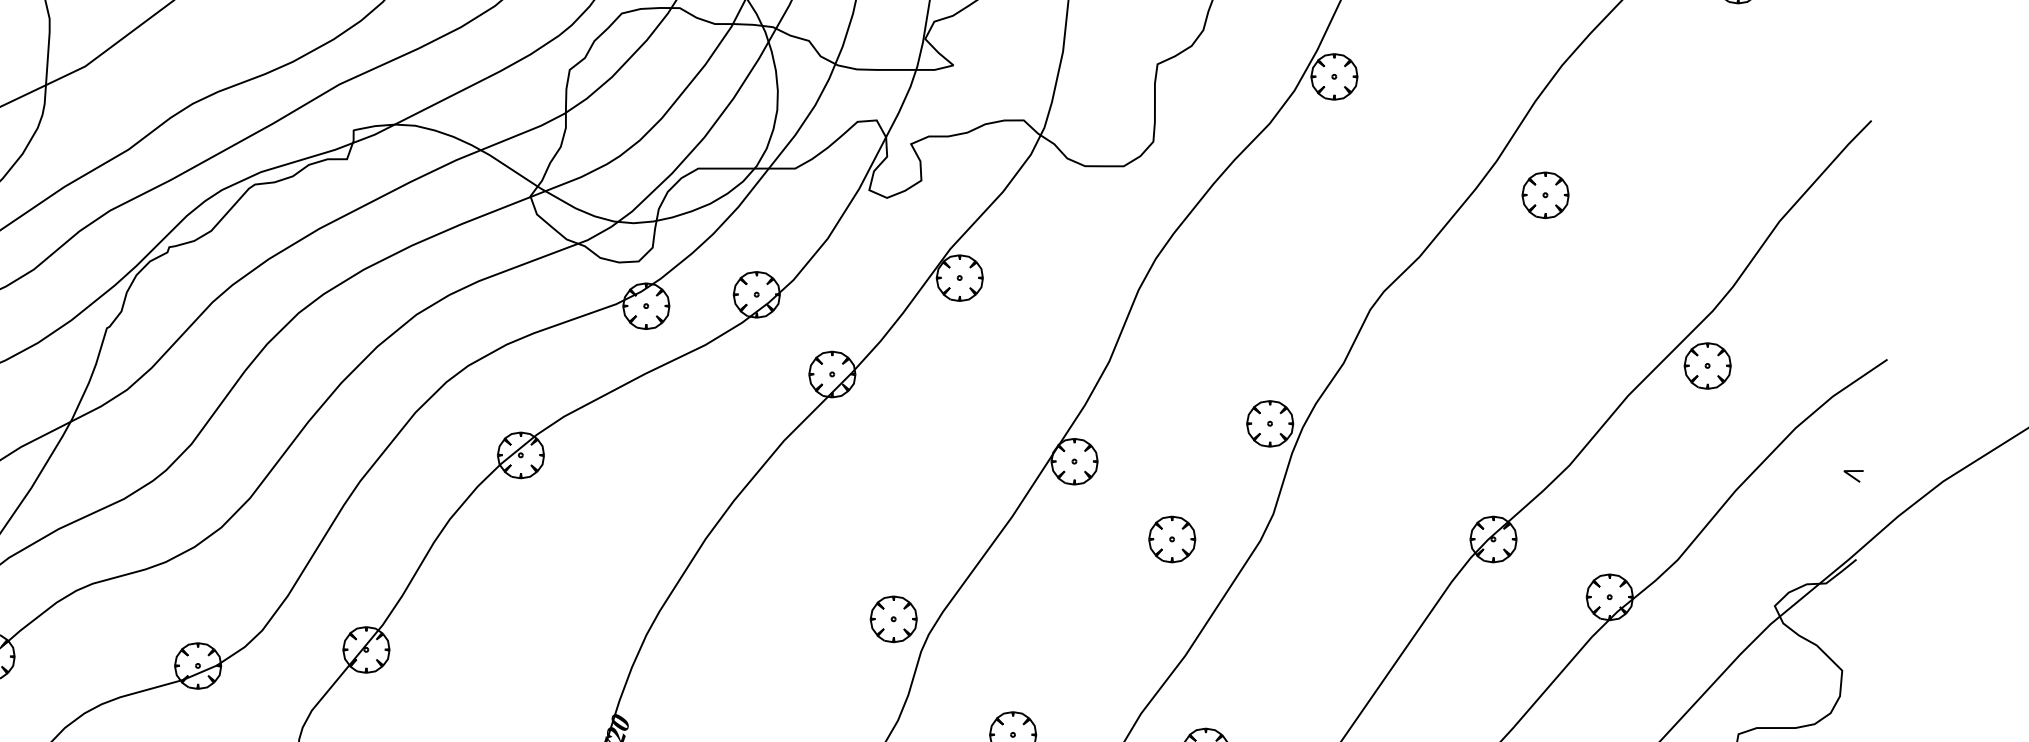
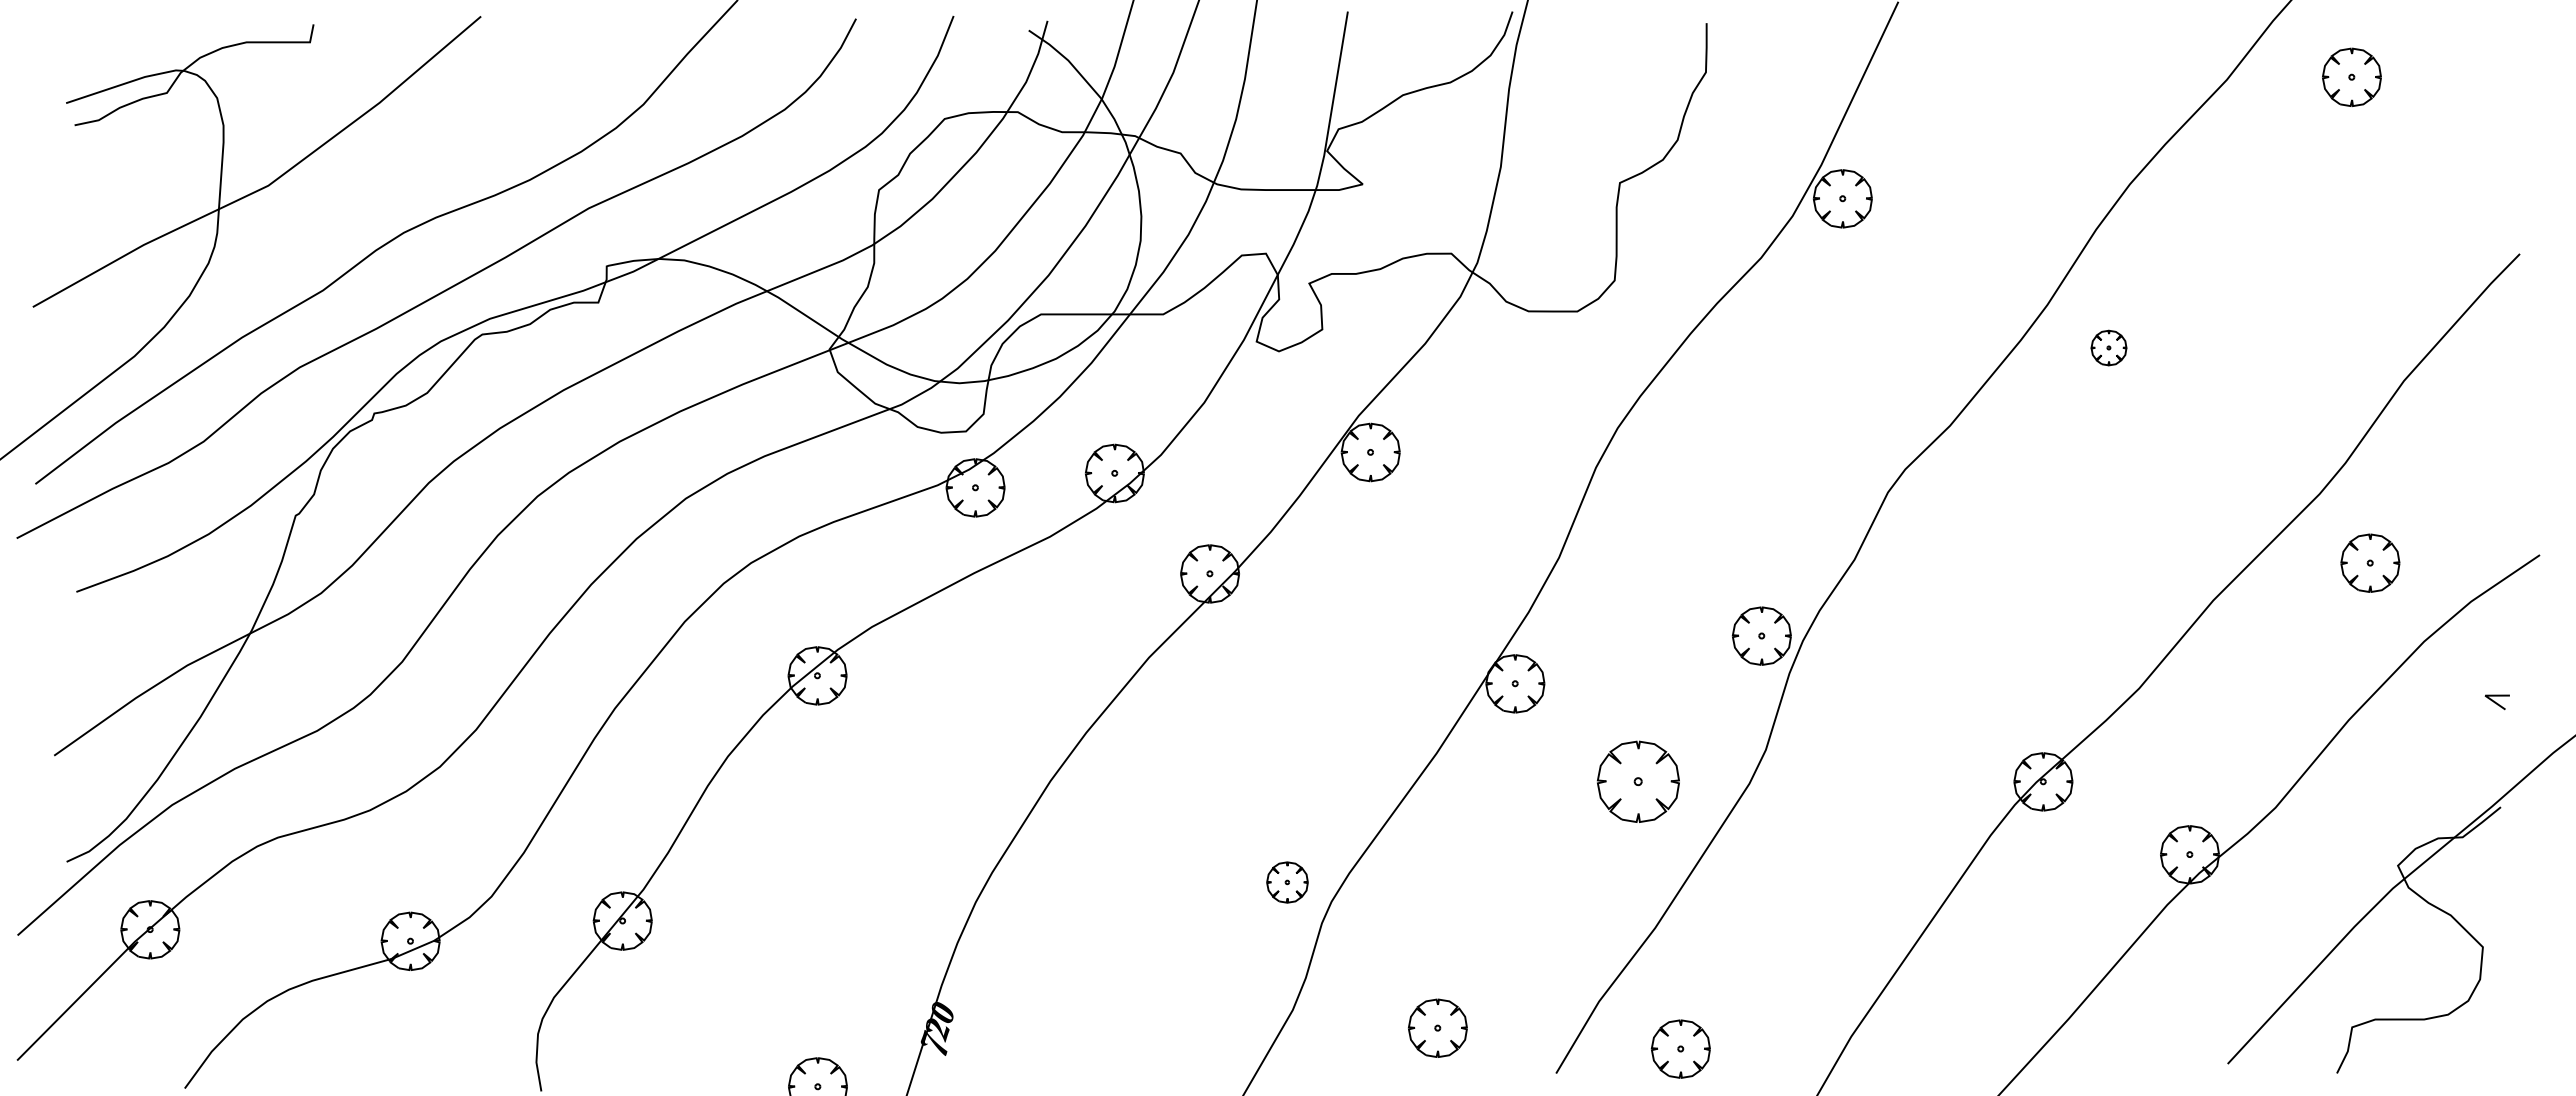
part: (1545, 194) -> (2108, 347), size x0.6
part: (1707, 365) -> (2370, 562), moved
part: (1172, 539) -> (1638, 781), size x1.4
part: (893, 619) -> (1287, 882), size x0.7

